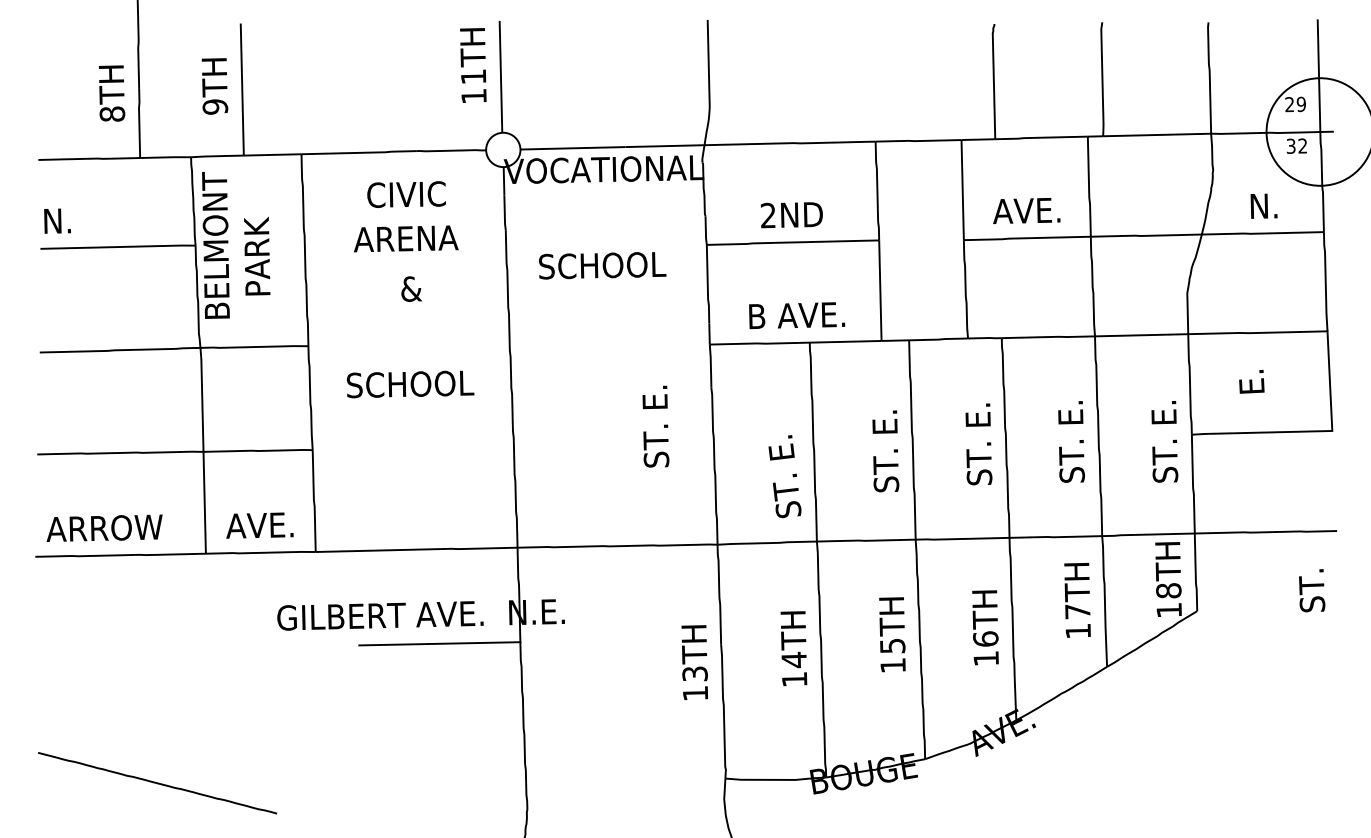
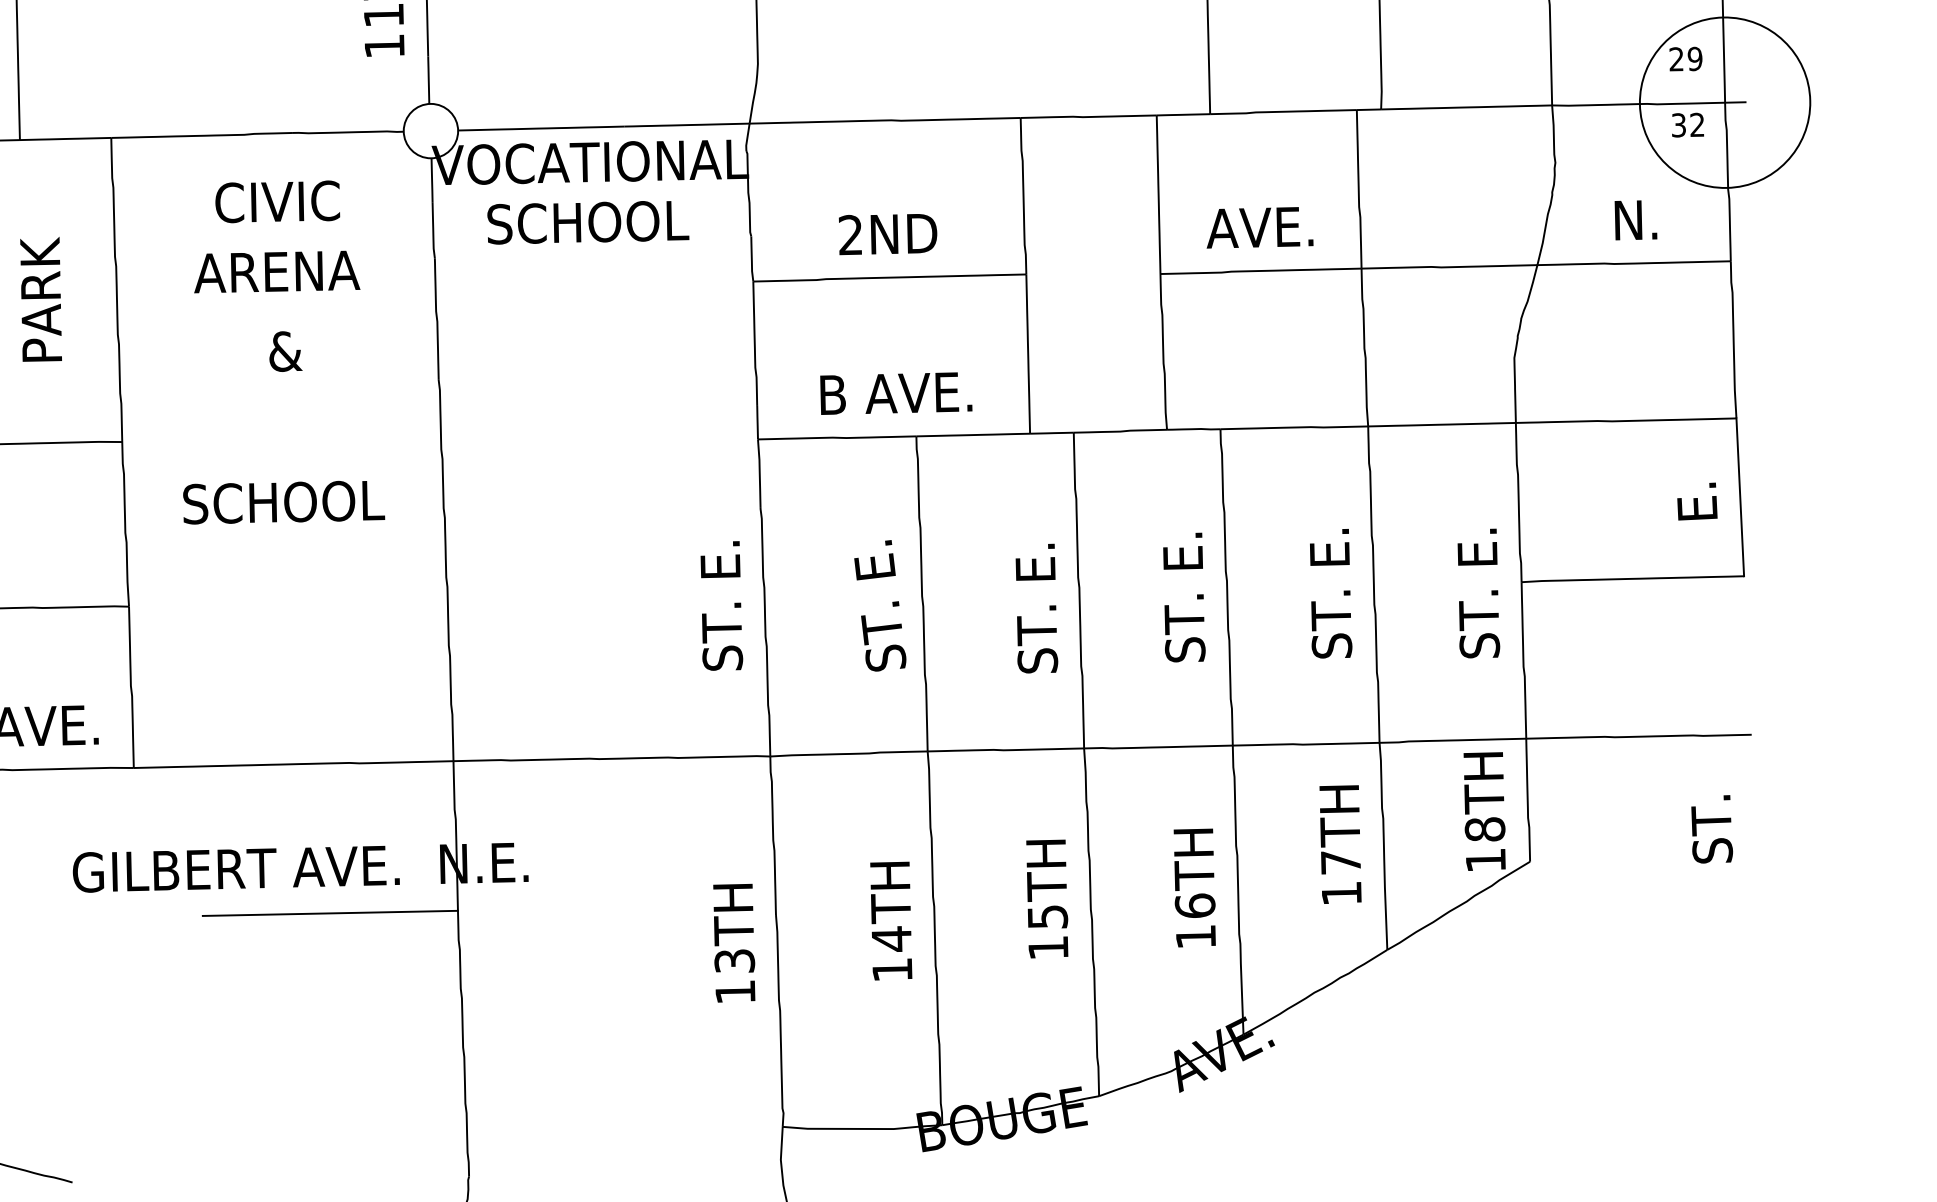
text: (602, 265) -> (588, 222), moved
text: (1251, 381) -> (1696, 501), moved
text: (655, 426) -> (721, 605), moved
text: (784, 476) -> (879, 605), moved

